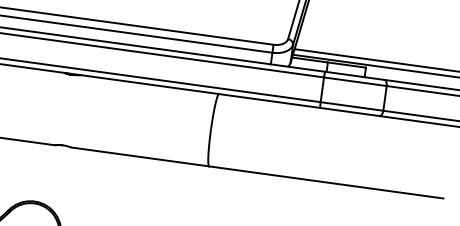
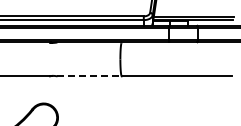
line: (142, 157) -> (90, 76), solid -> dashed

